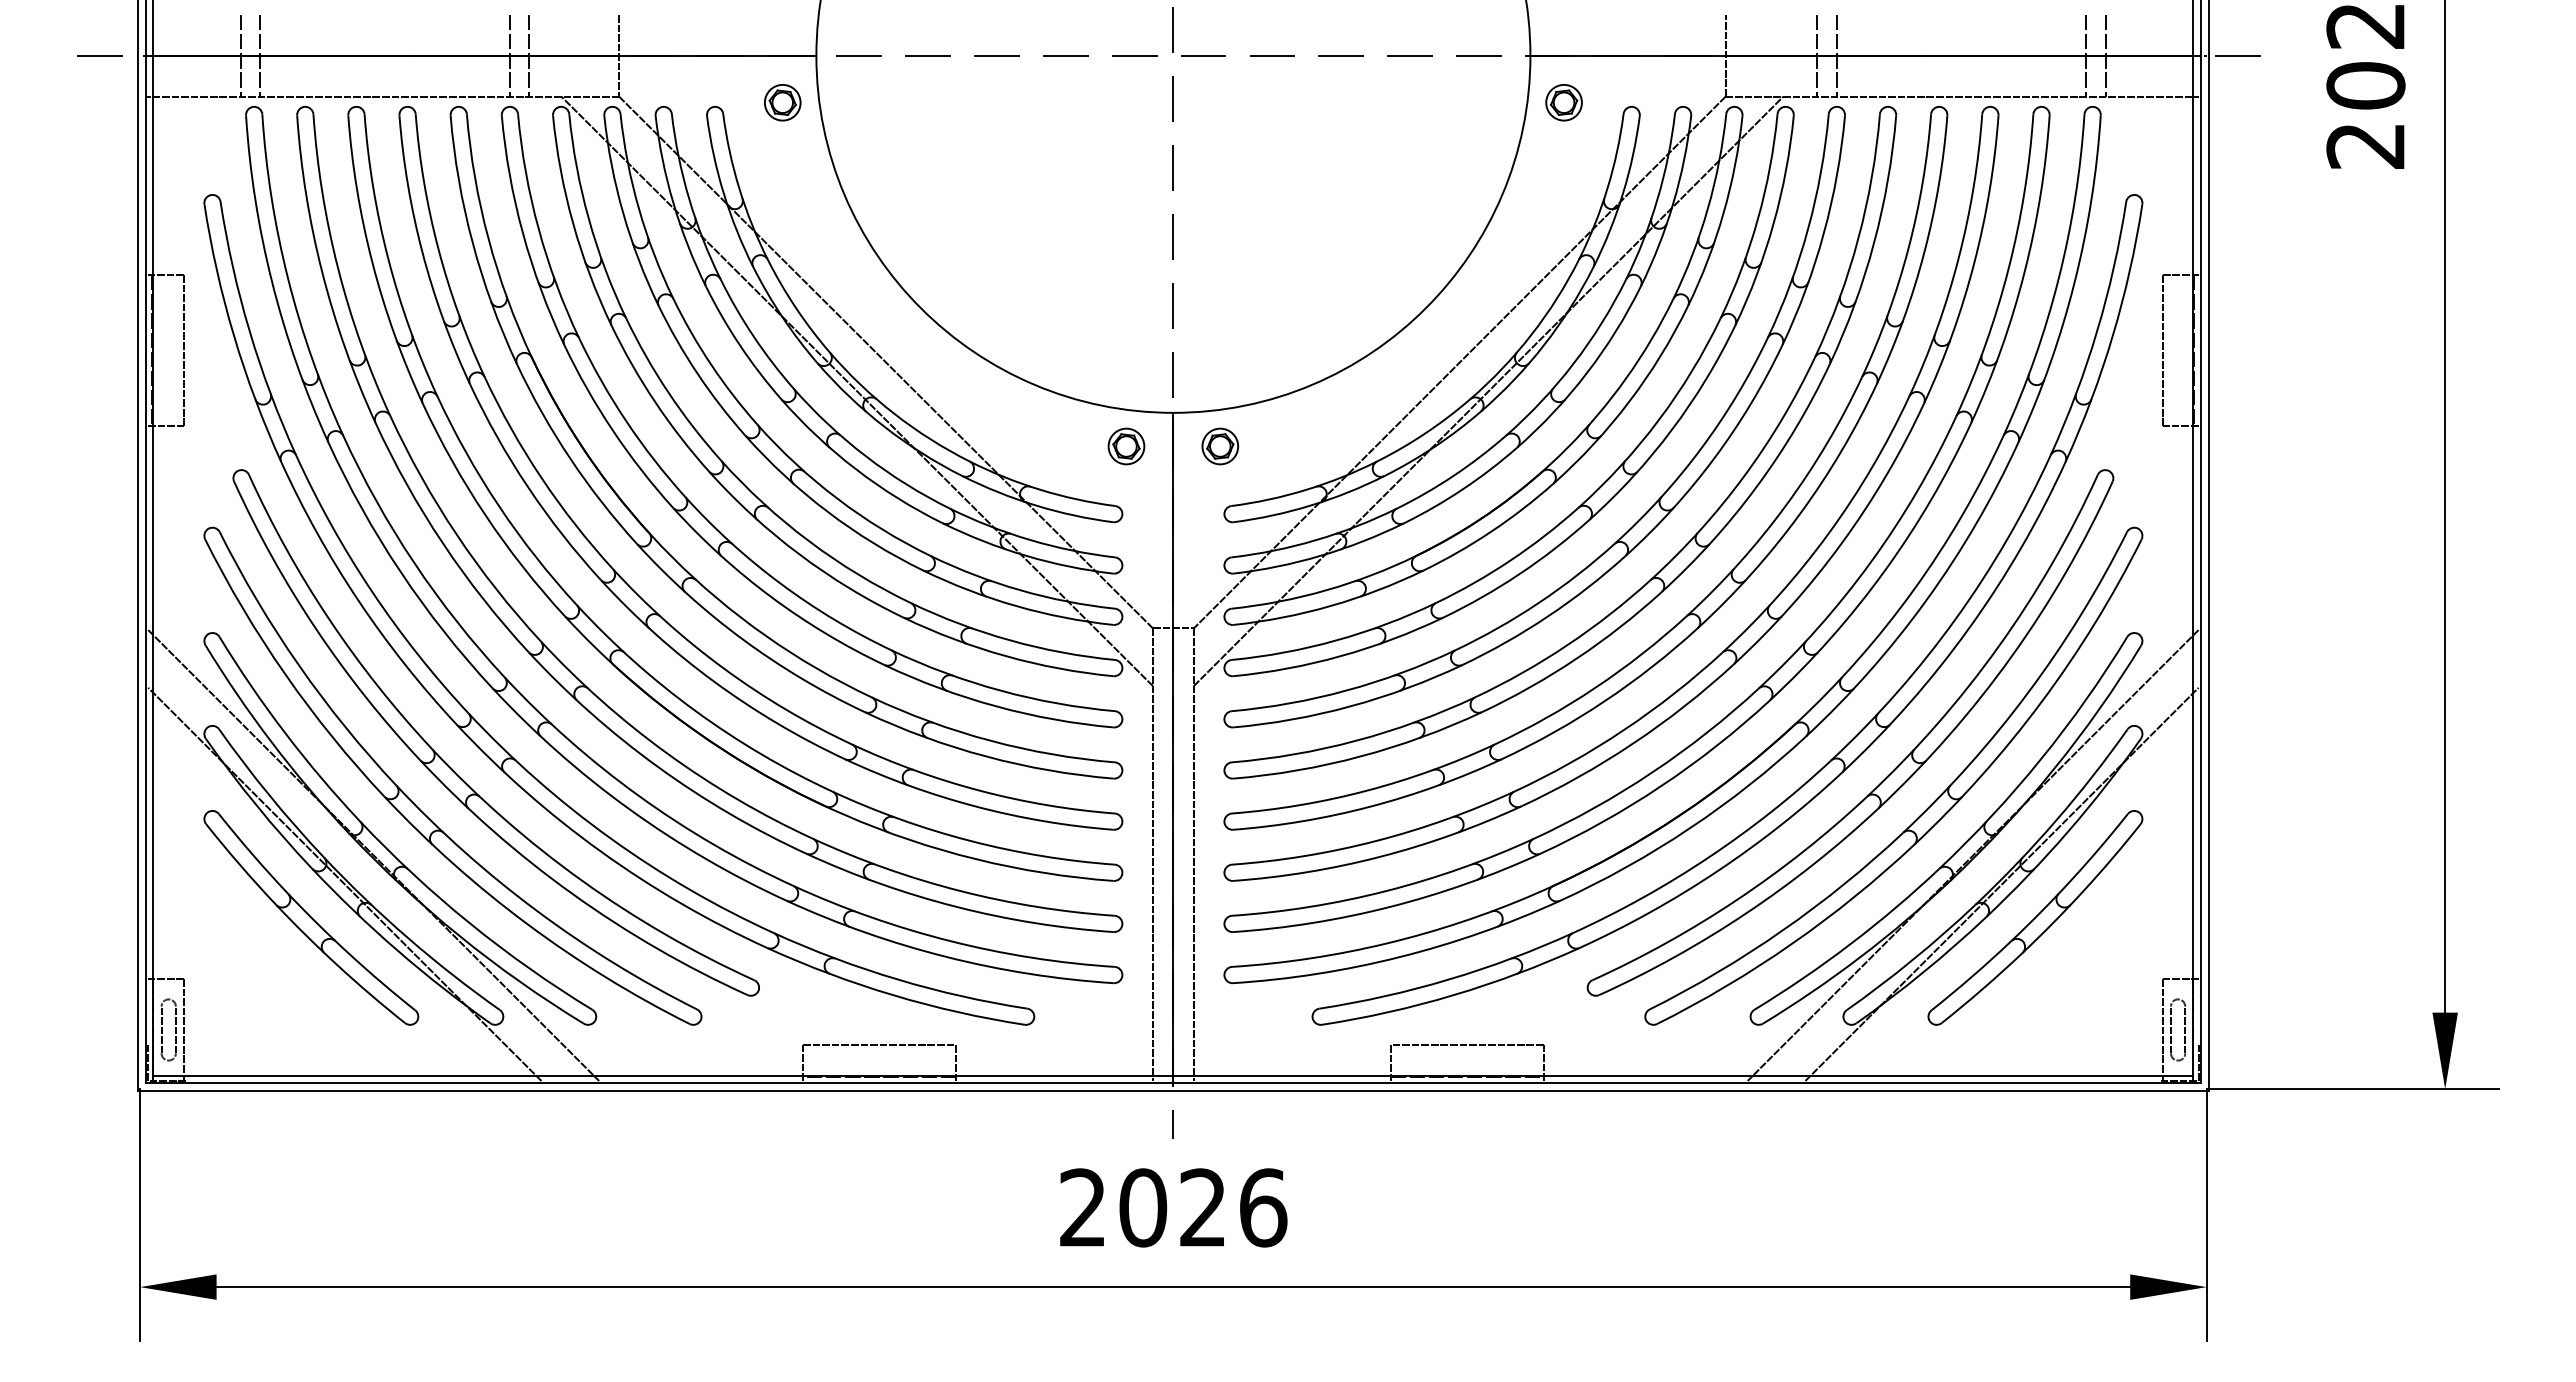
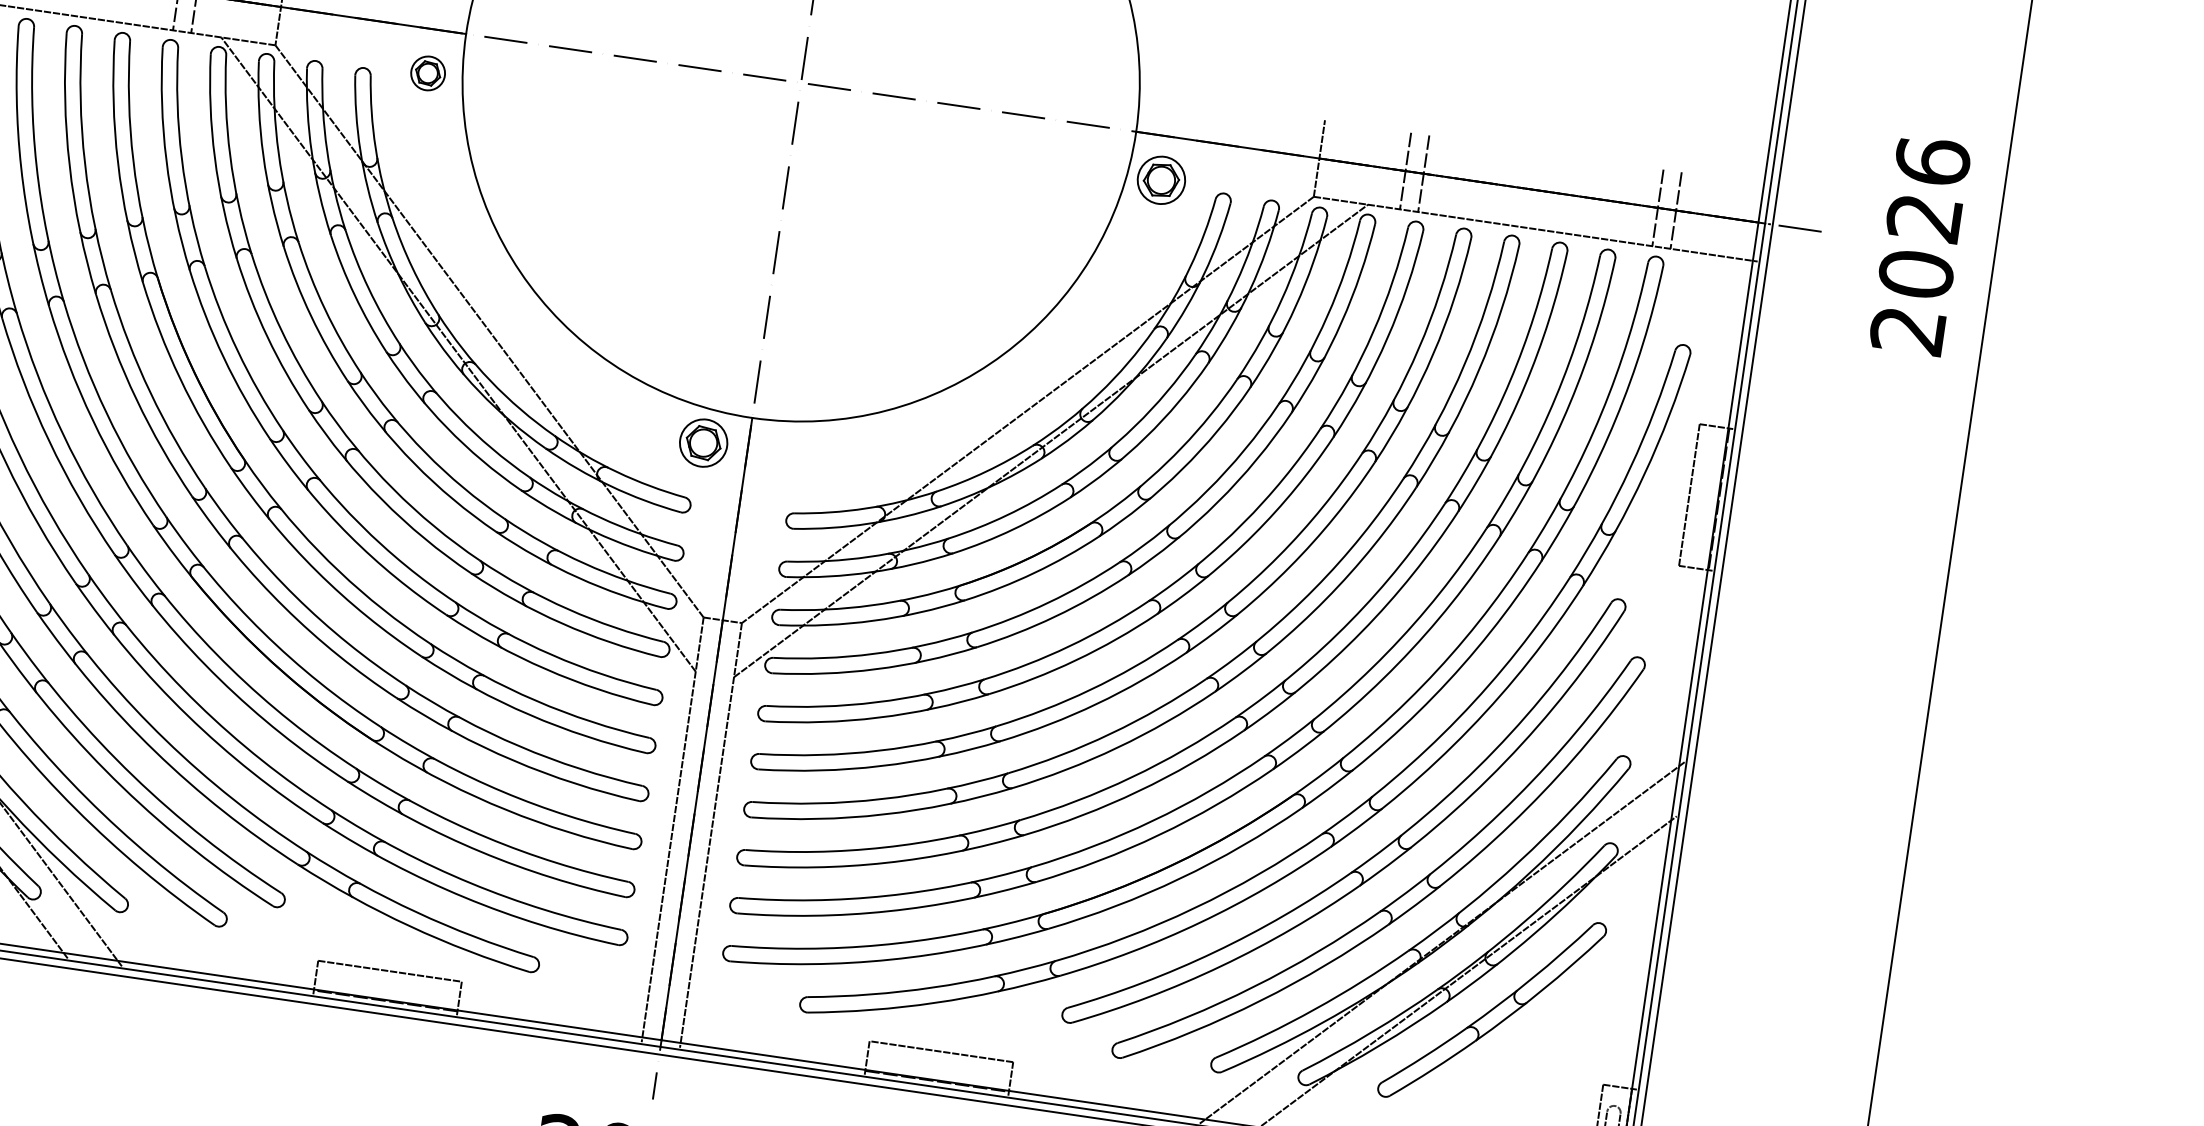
part: (1563, 102) -> (1160, 180), size x1.4
part: (1126, 446) -> (703, 443), size x1.4
part: (1220, 446) -> (791, 455), removed

